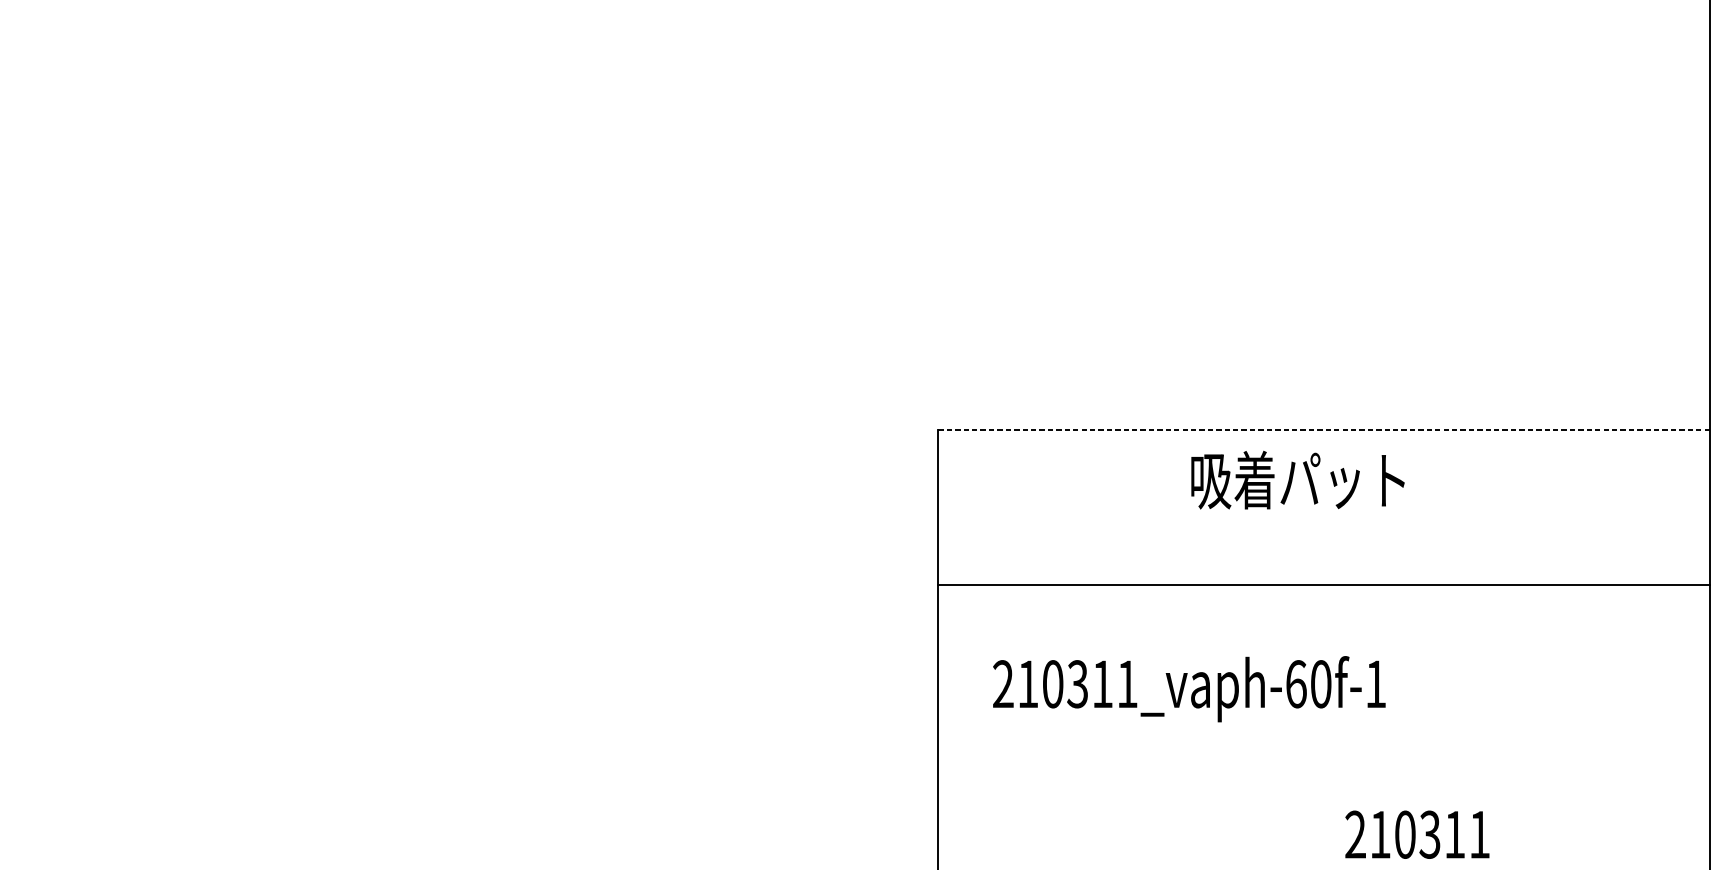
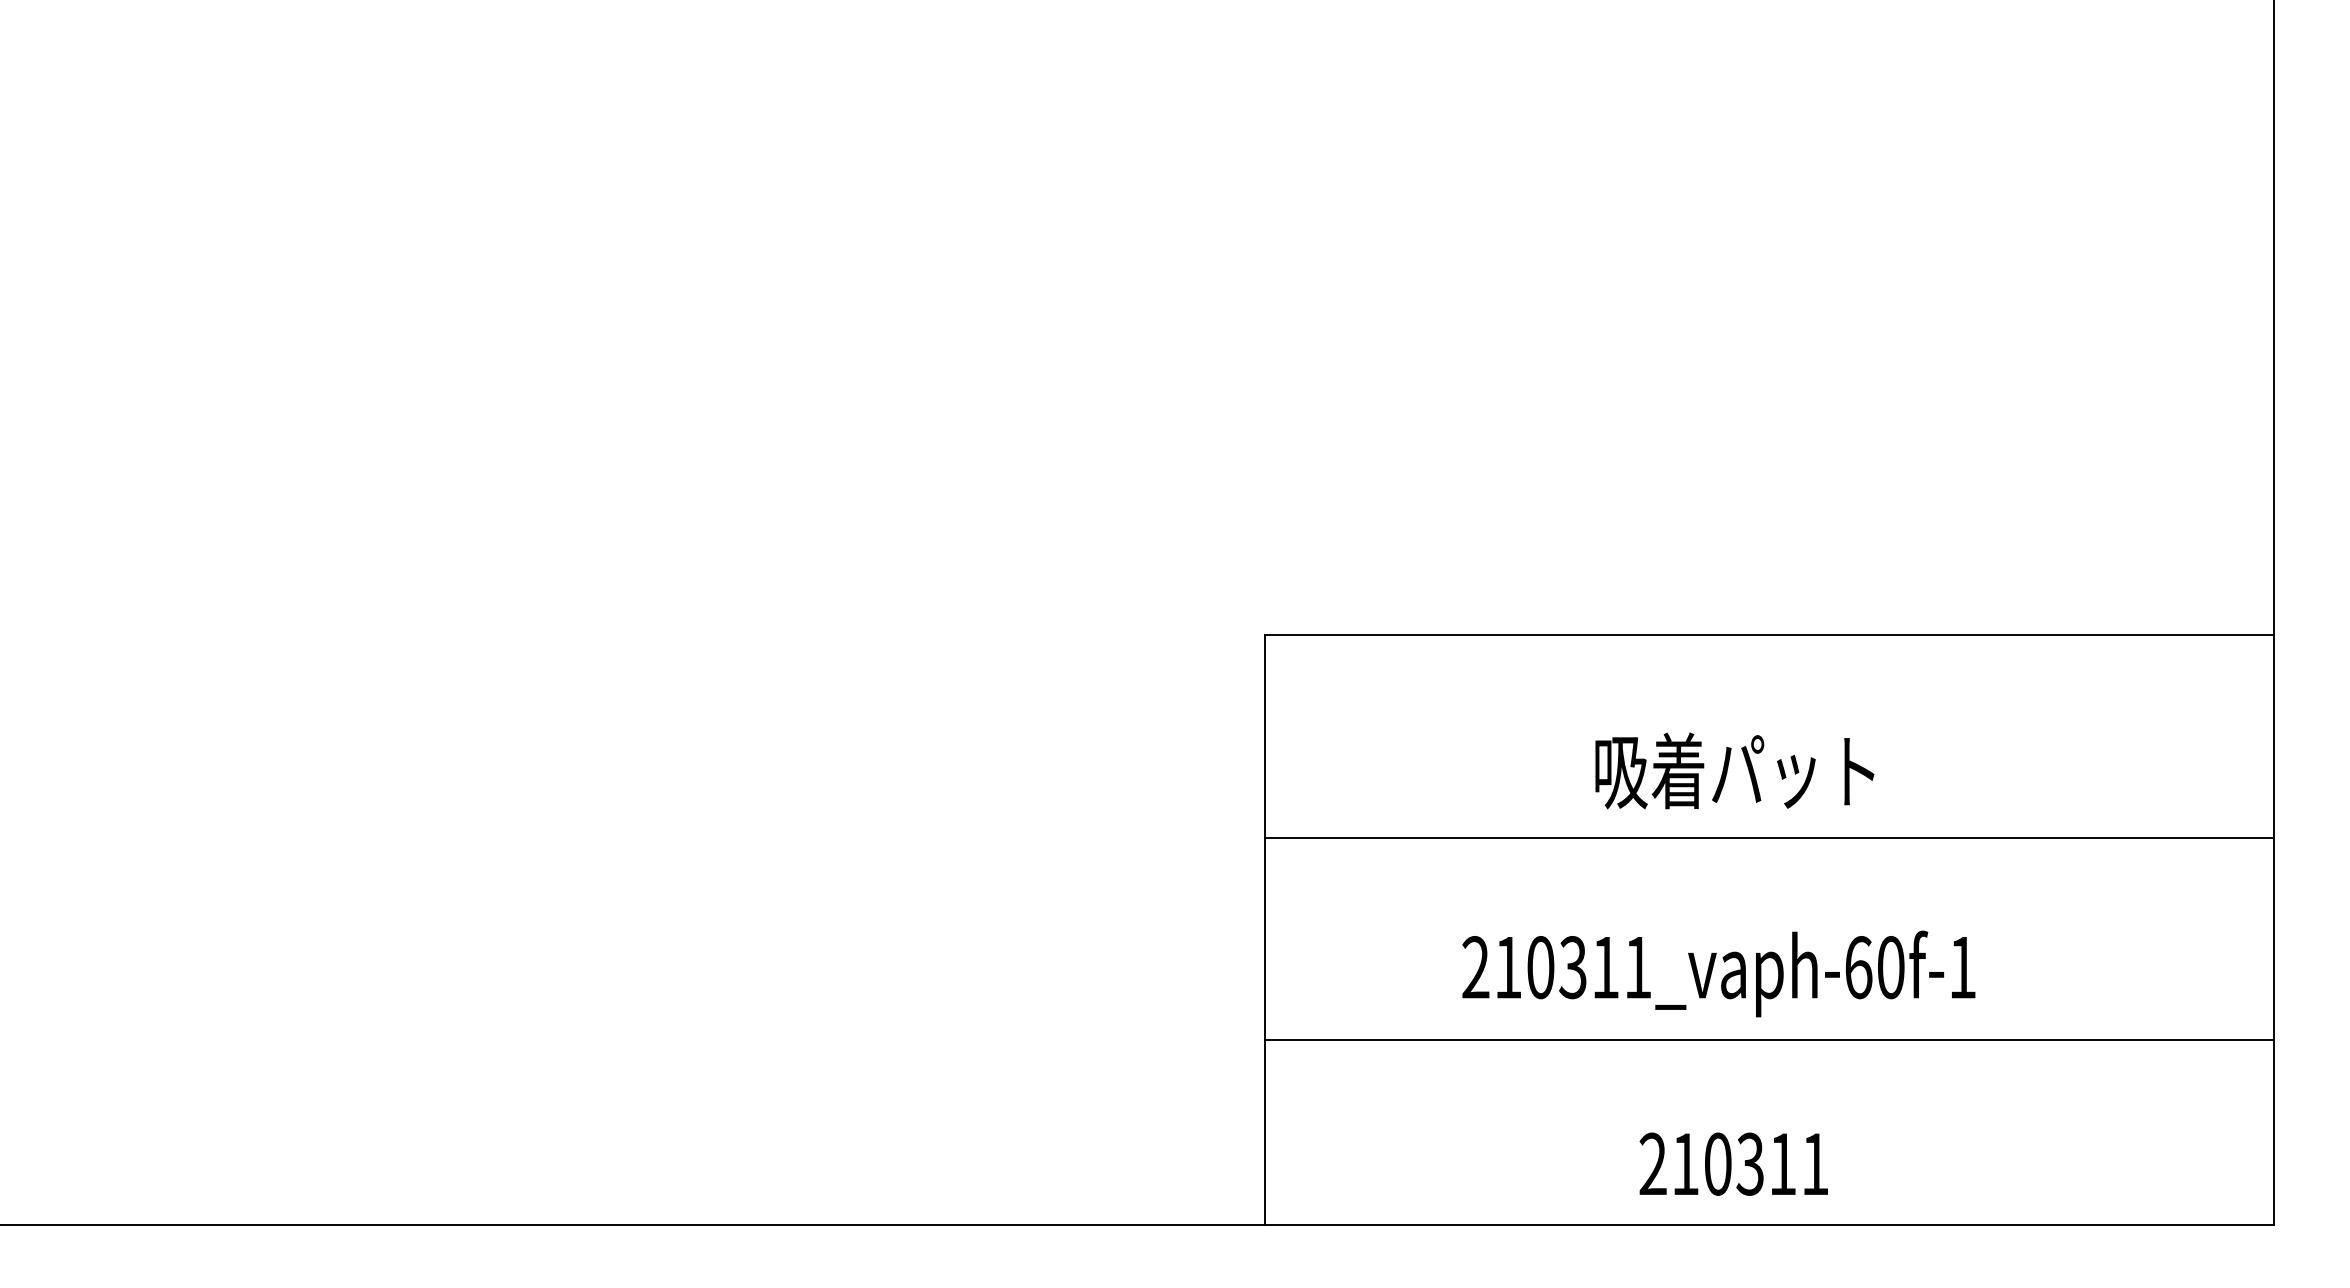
line: (1324, 430) -> (1769, 635), dashed -> solid
text: (1297, 479) -> (1734, 770), moved
text: (1189, 688) -> (1718, 973), moved
line: (1323, 740) -> (1768, 1040), added
text: (1417, 834) -> (1733, 1163), moved

